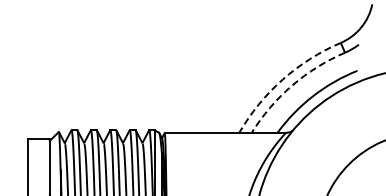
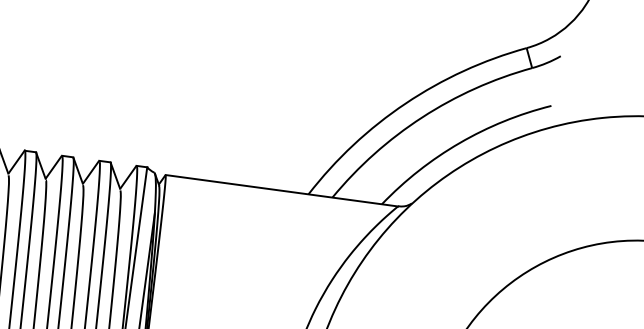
arc: (282, 79) -> (405, 103), dashed -> solid
arc: (292, 85) -> (422, 117), dashed -> solid

